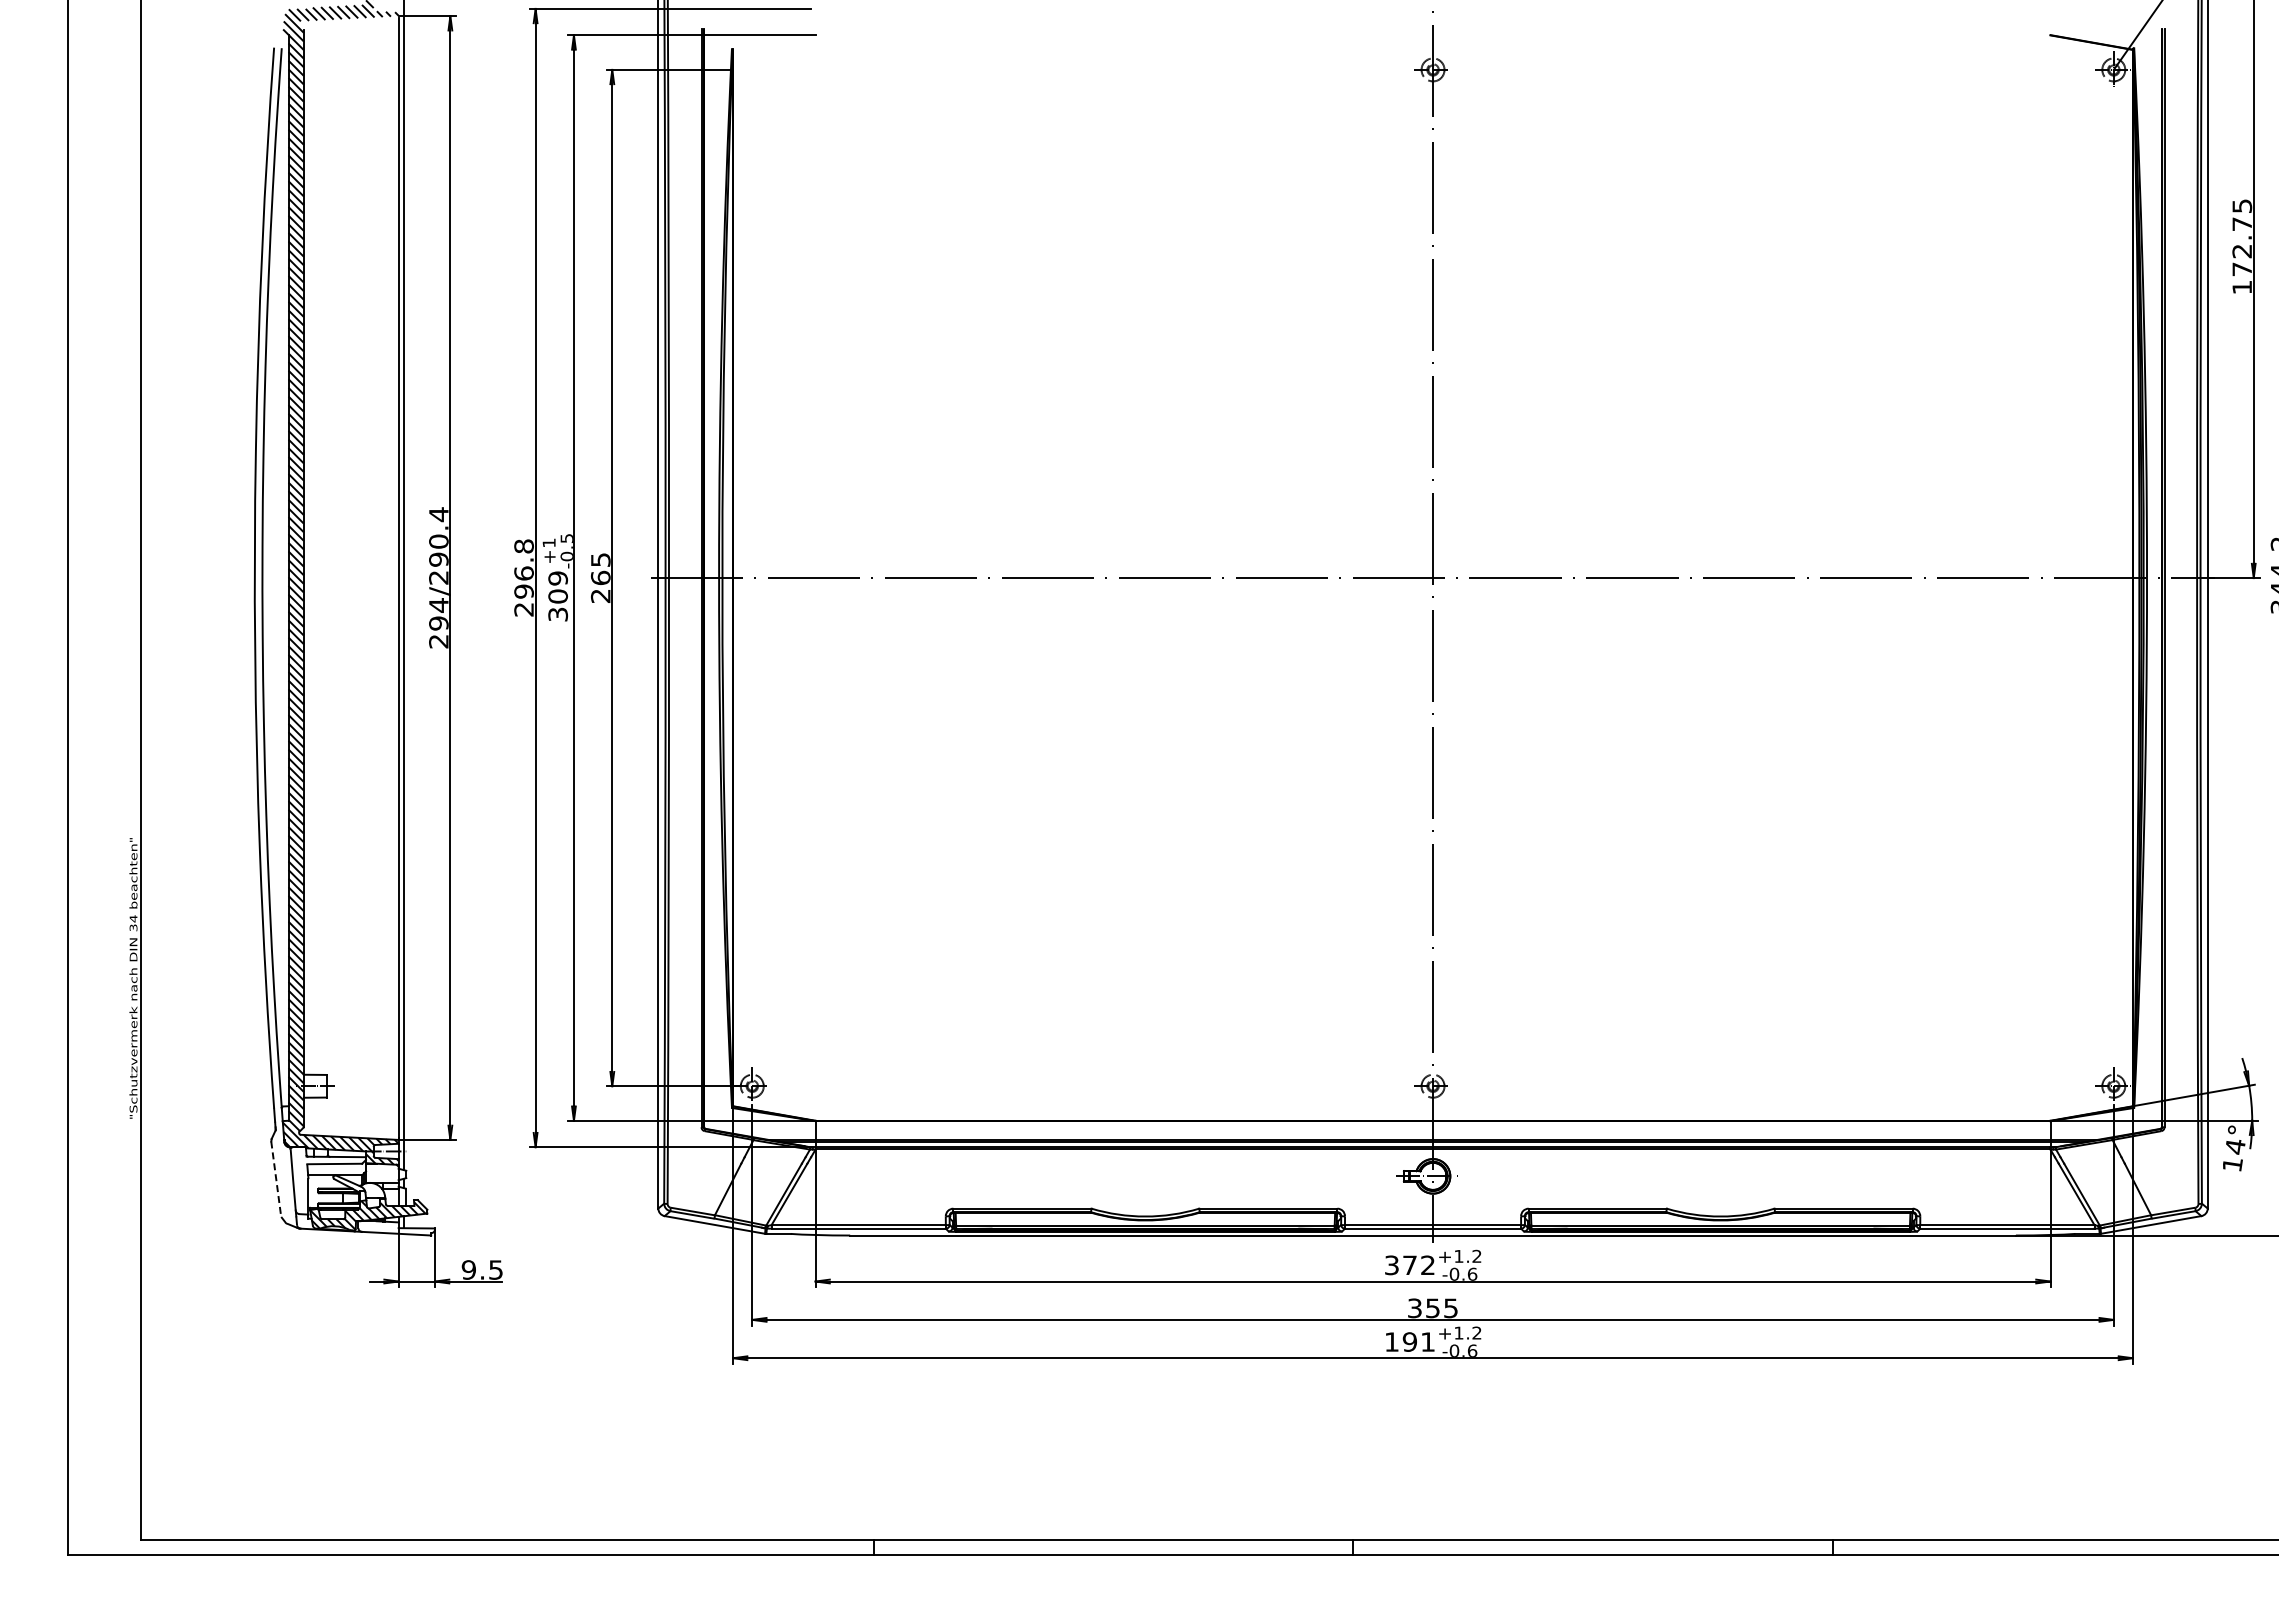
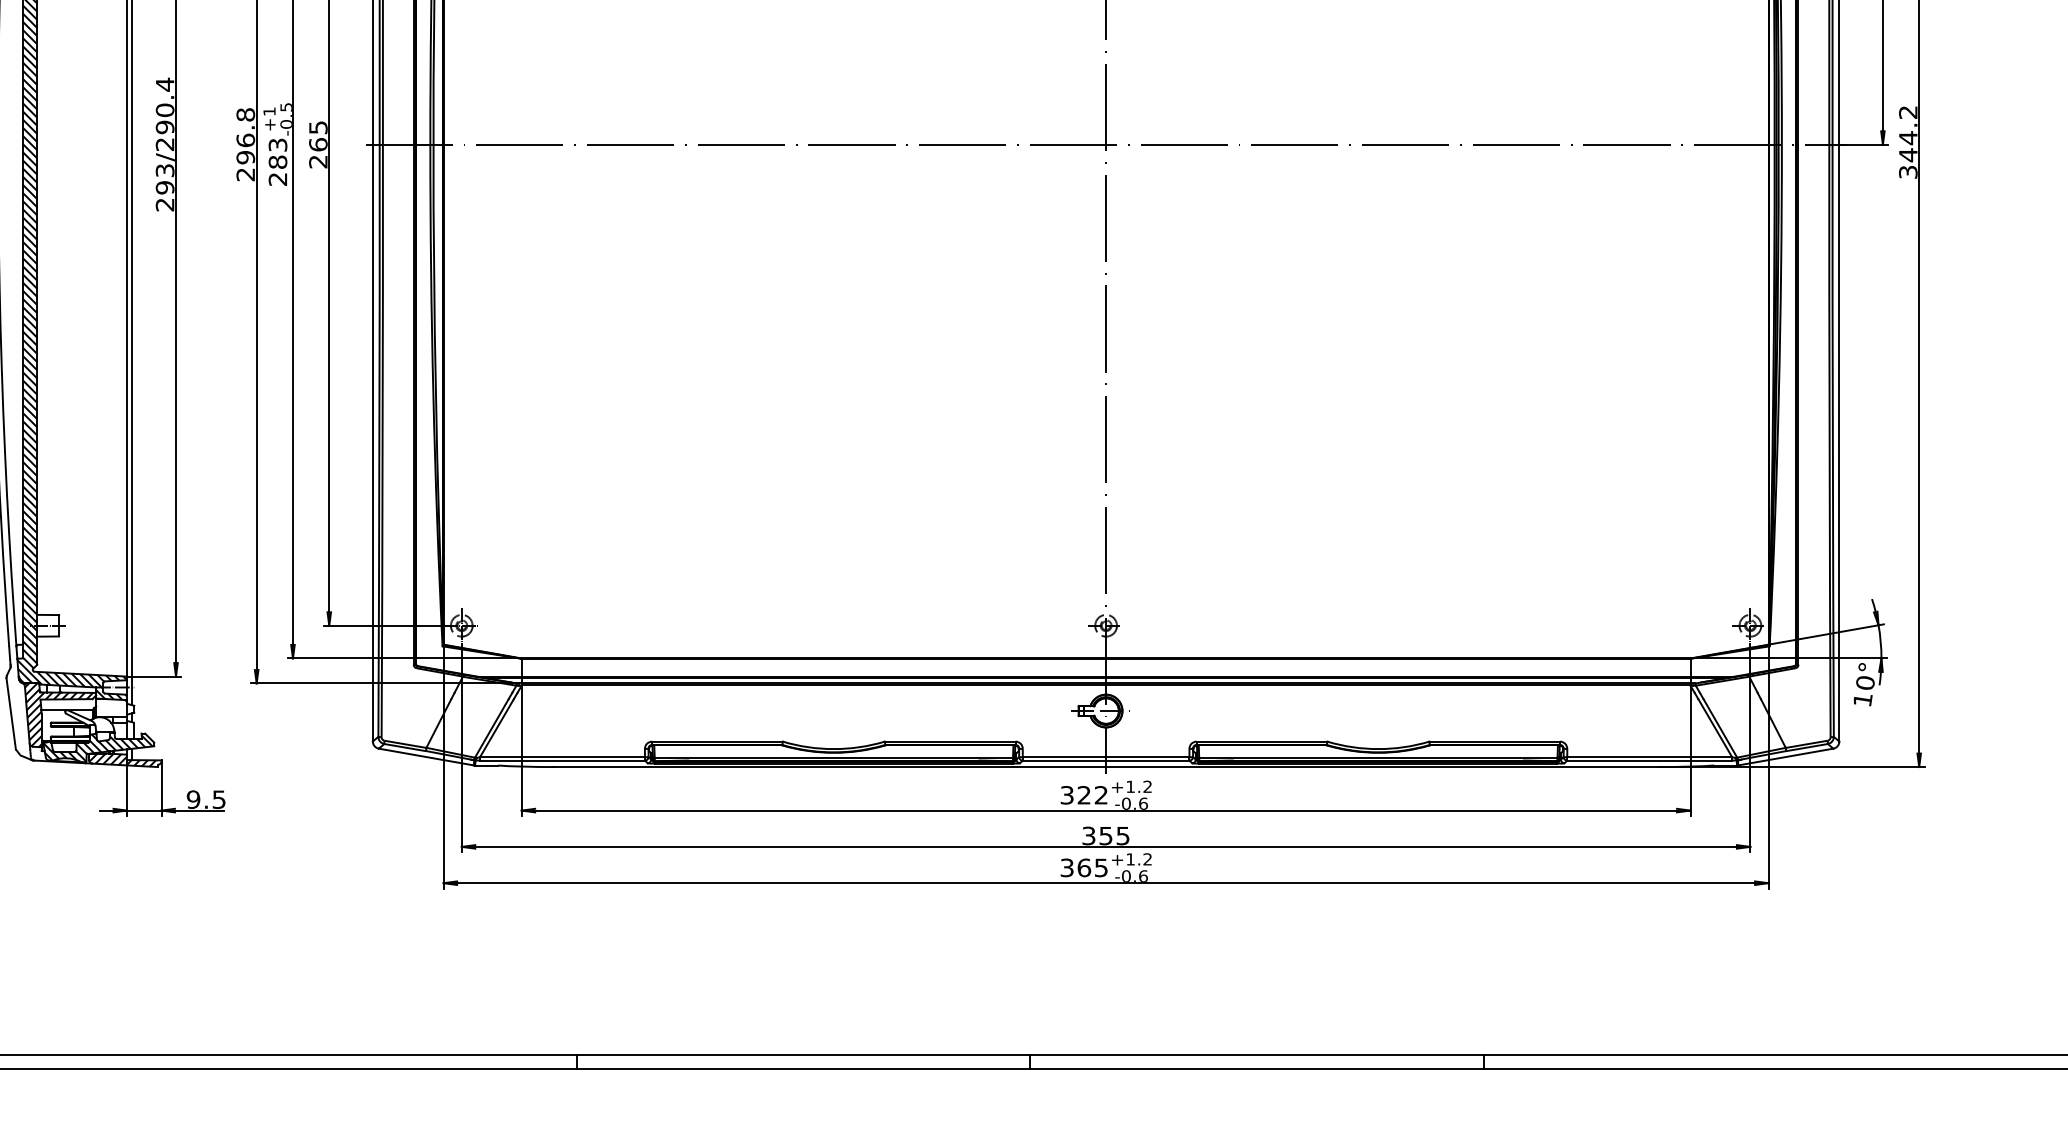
text: (557, 596) -> (277, 162), 309 -> 283
text: (438, 605) -> (164, 170), 294/290.4 -> 293/290.4
text: (2235, 1146) -> (1865, 682), 14° -> 10°
line: (276, 1179) -> (11, 714), dashed -> solid
hatch: (326, 1180) -> (58, 714), added
hatch: (394, 1228) -> (123, 760), added
text: (1409, 1264) -> (1083, 794), 372 -> 322
text: (1409, 1341) -> (1083, 867), 191 -> 365

